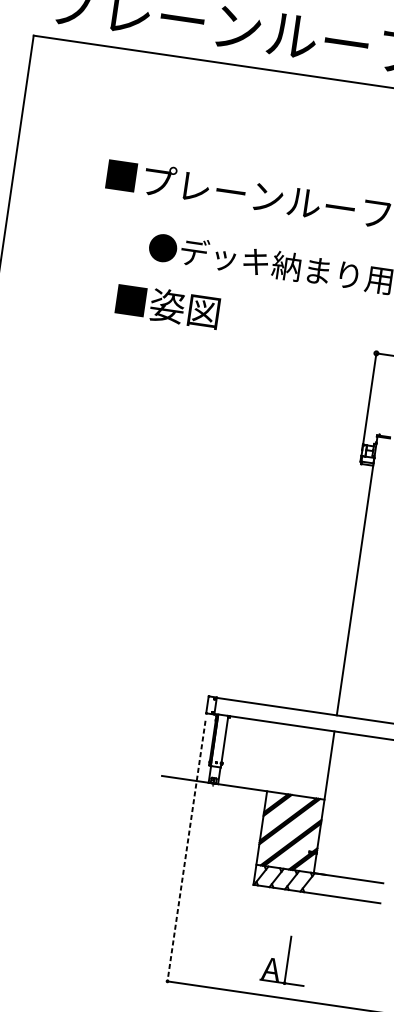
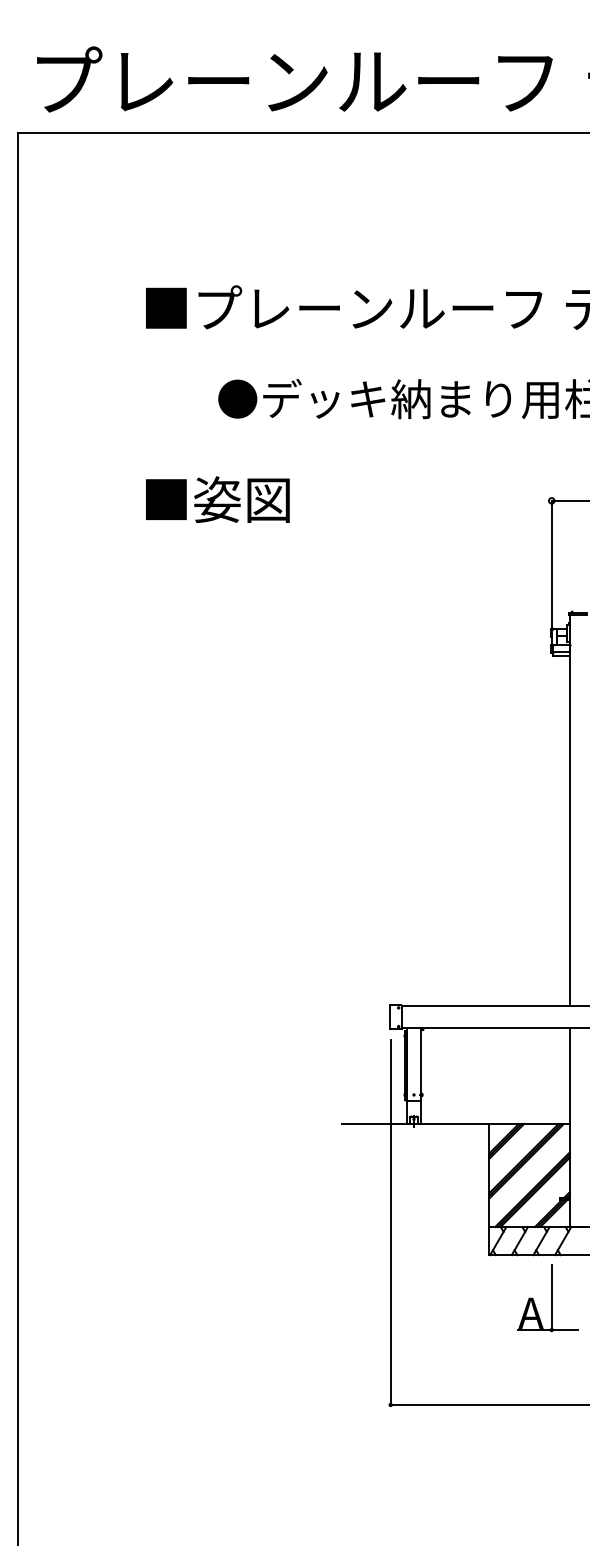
text: (167, 305) -> (217, 499), moved
line: (186, 851) -> (390, 1222), dashed -> solid
part: (284, 960) -> (547, 1298), moved

